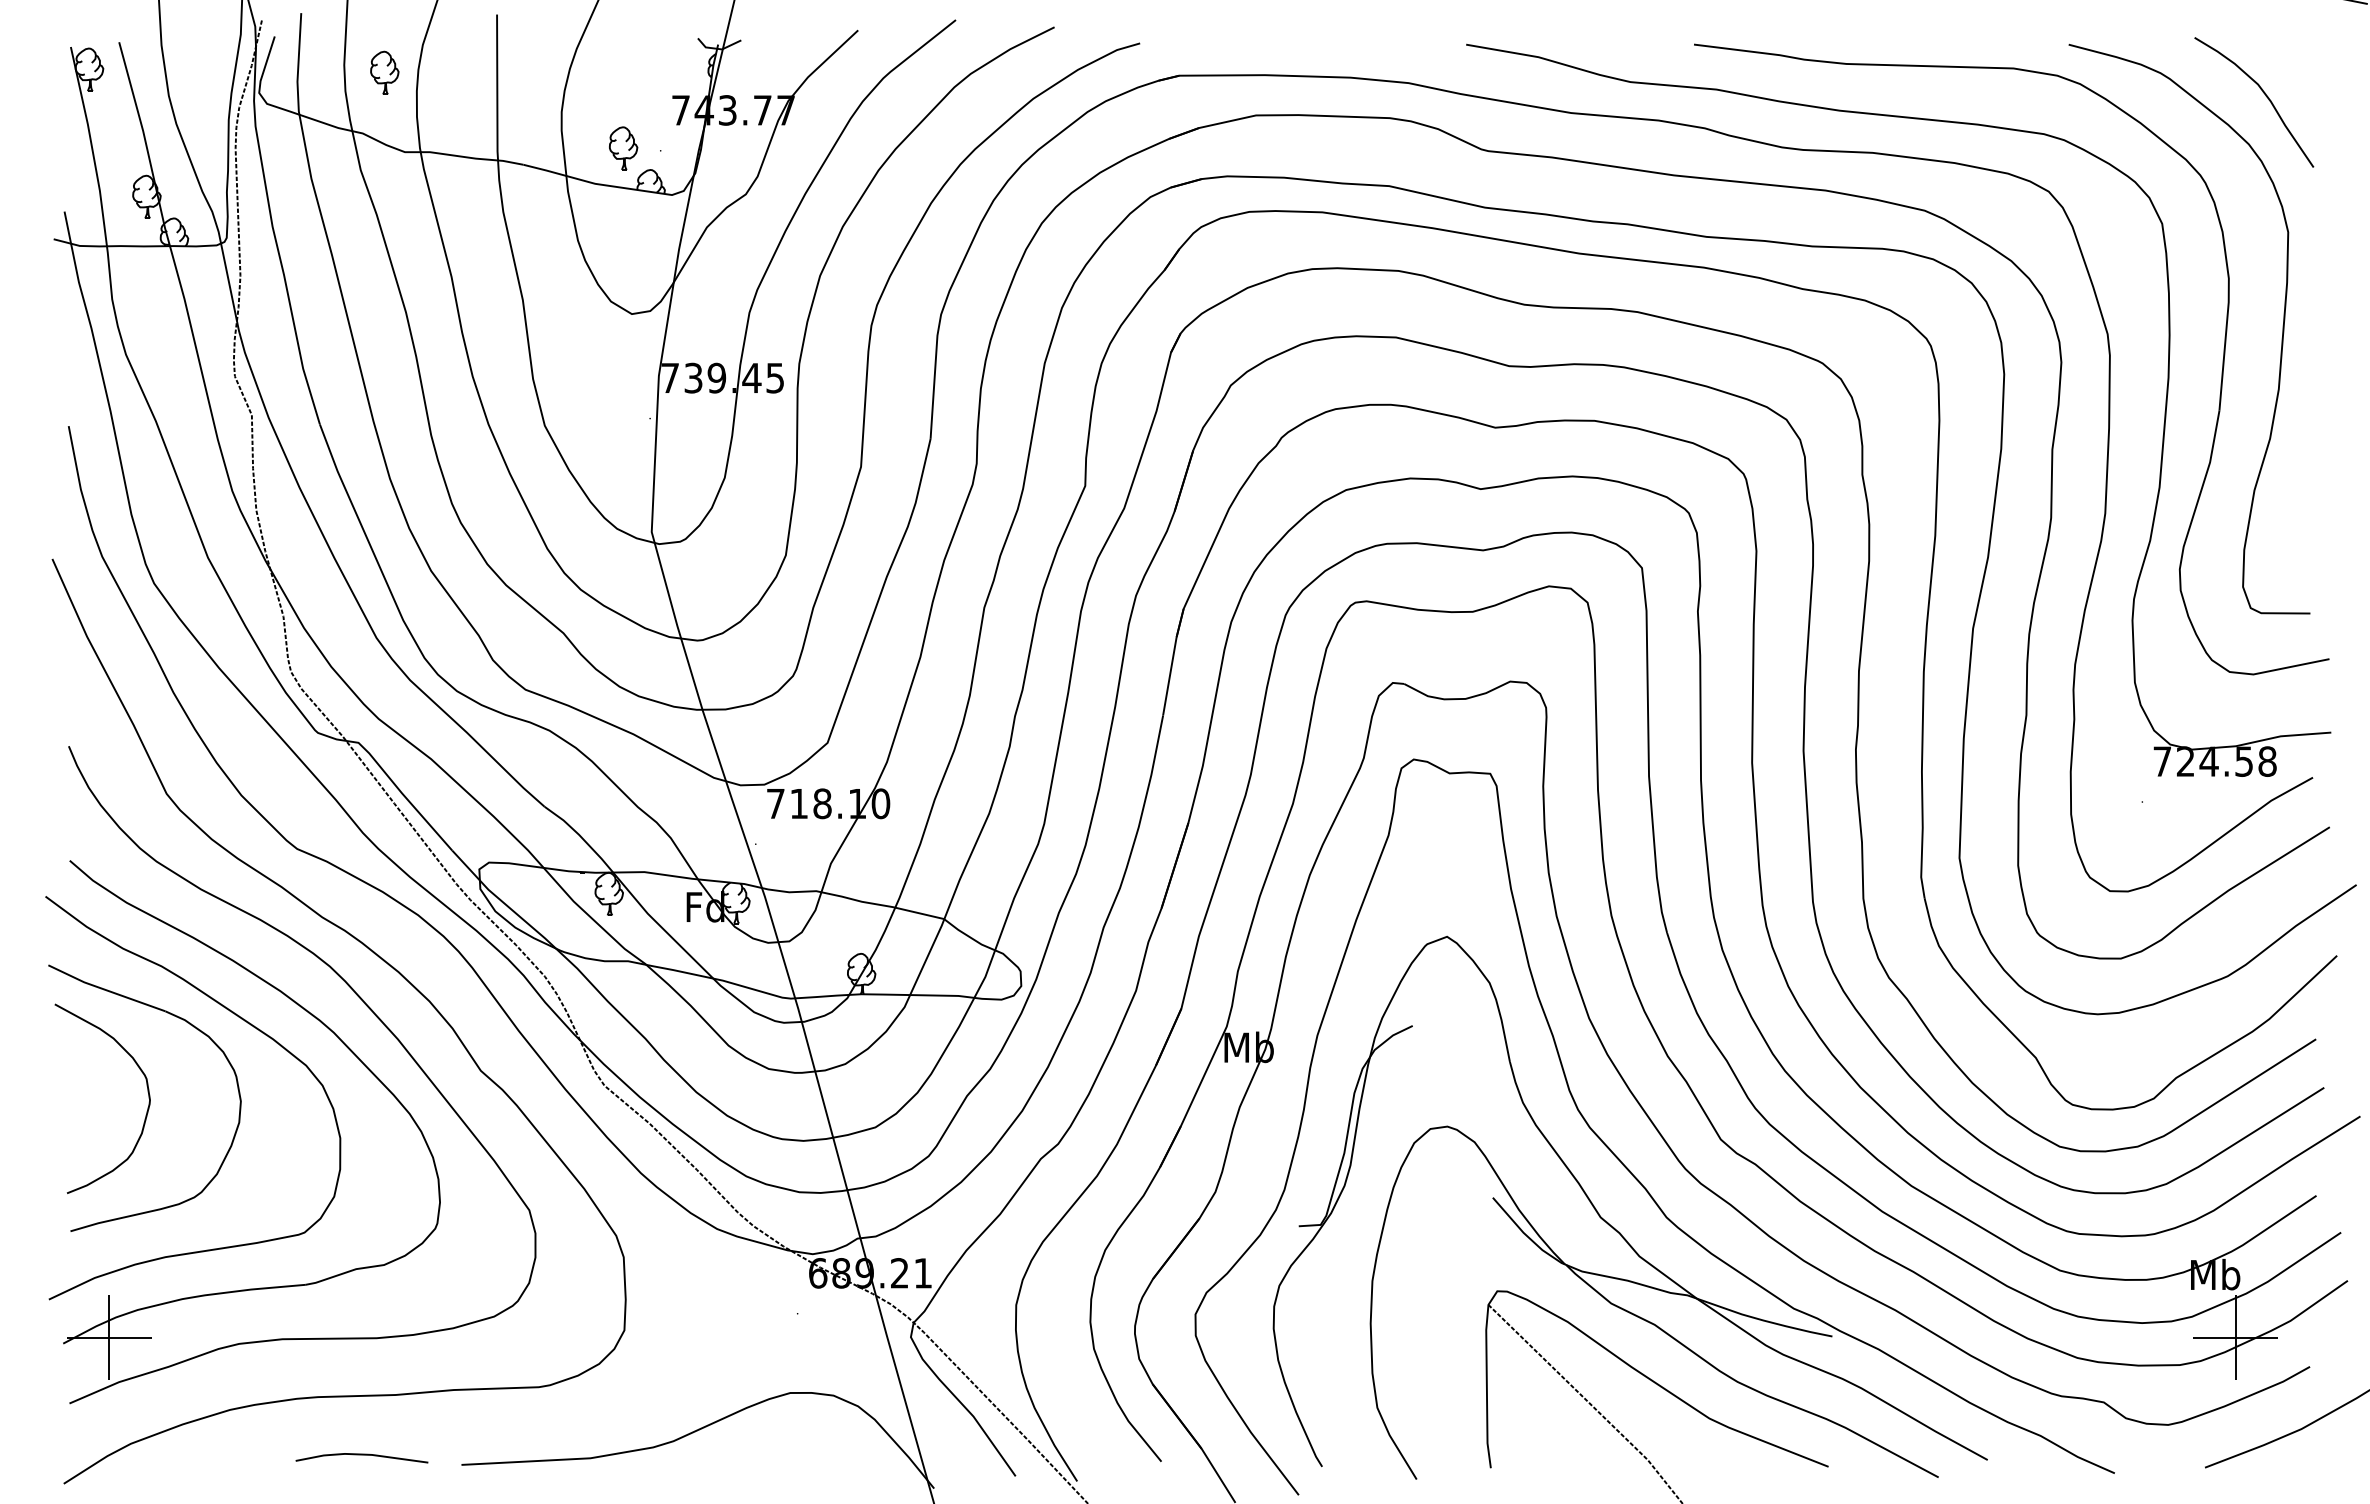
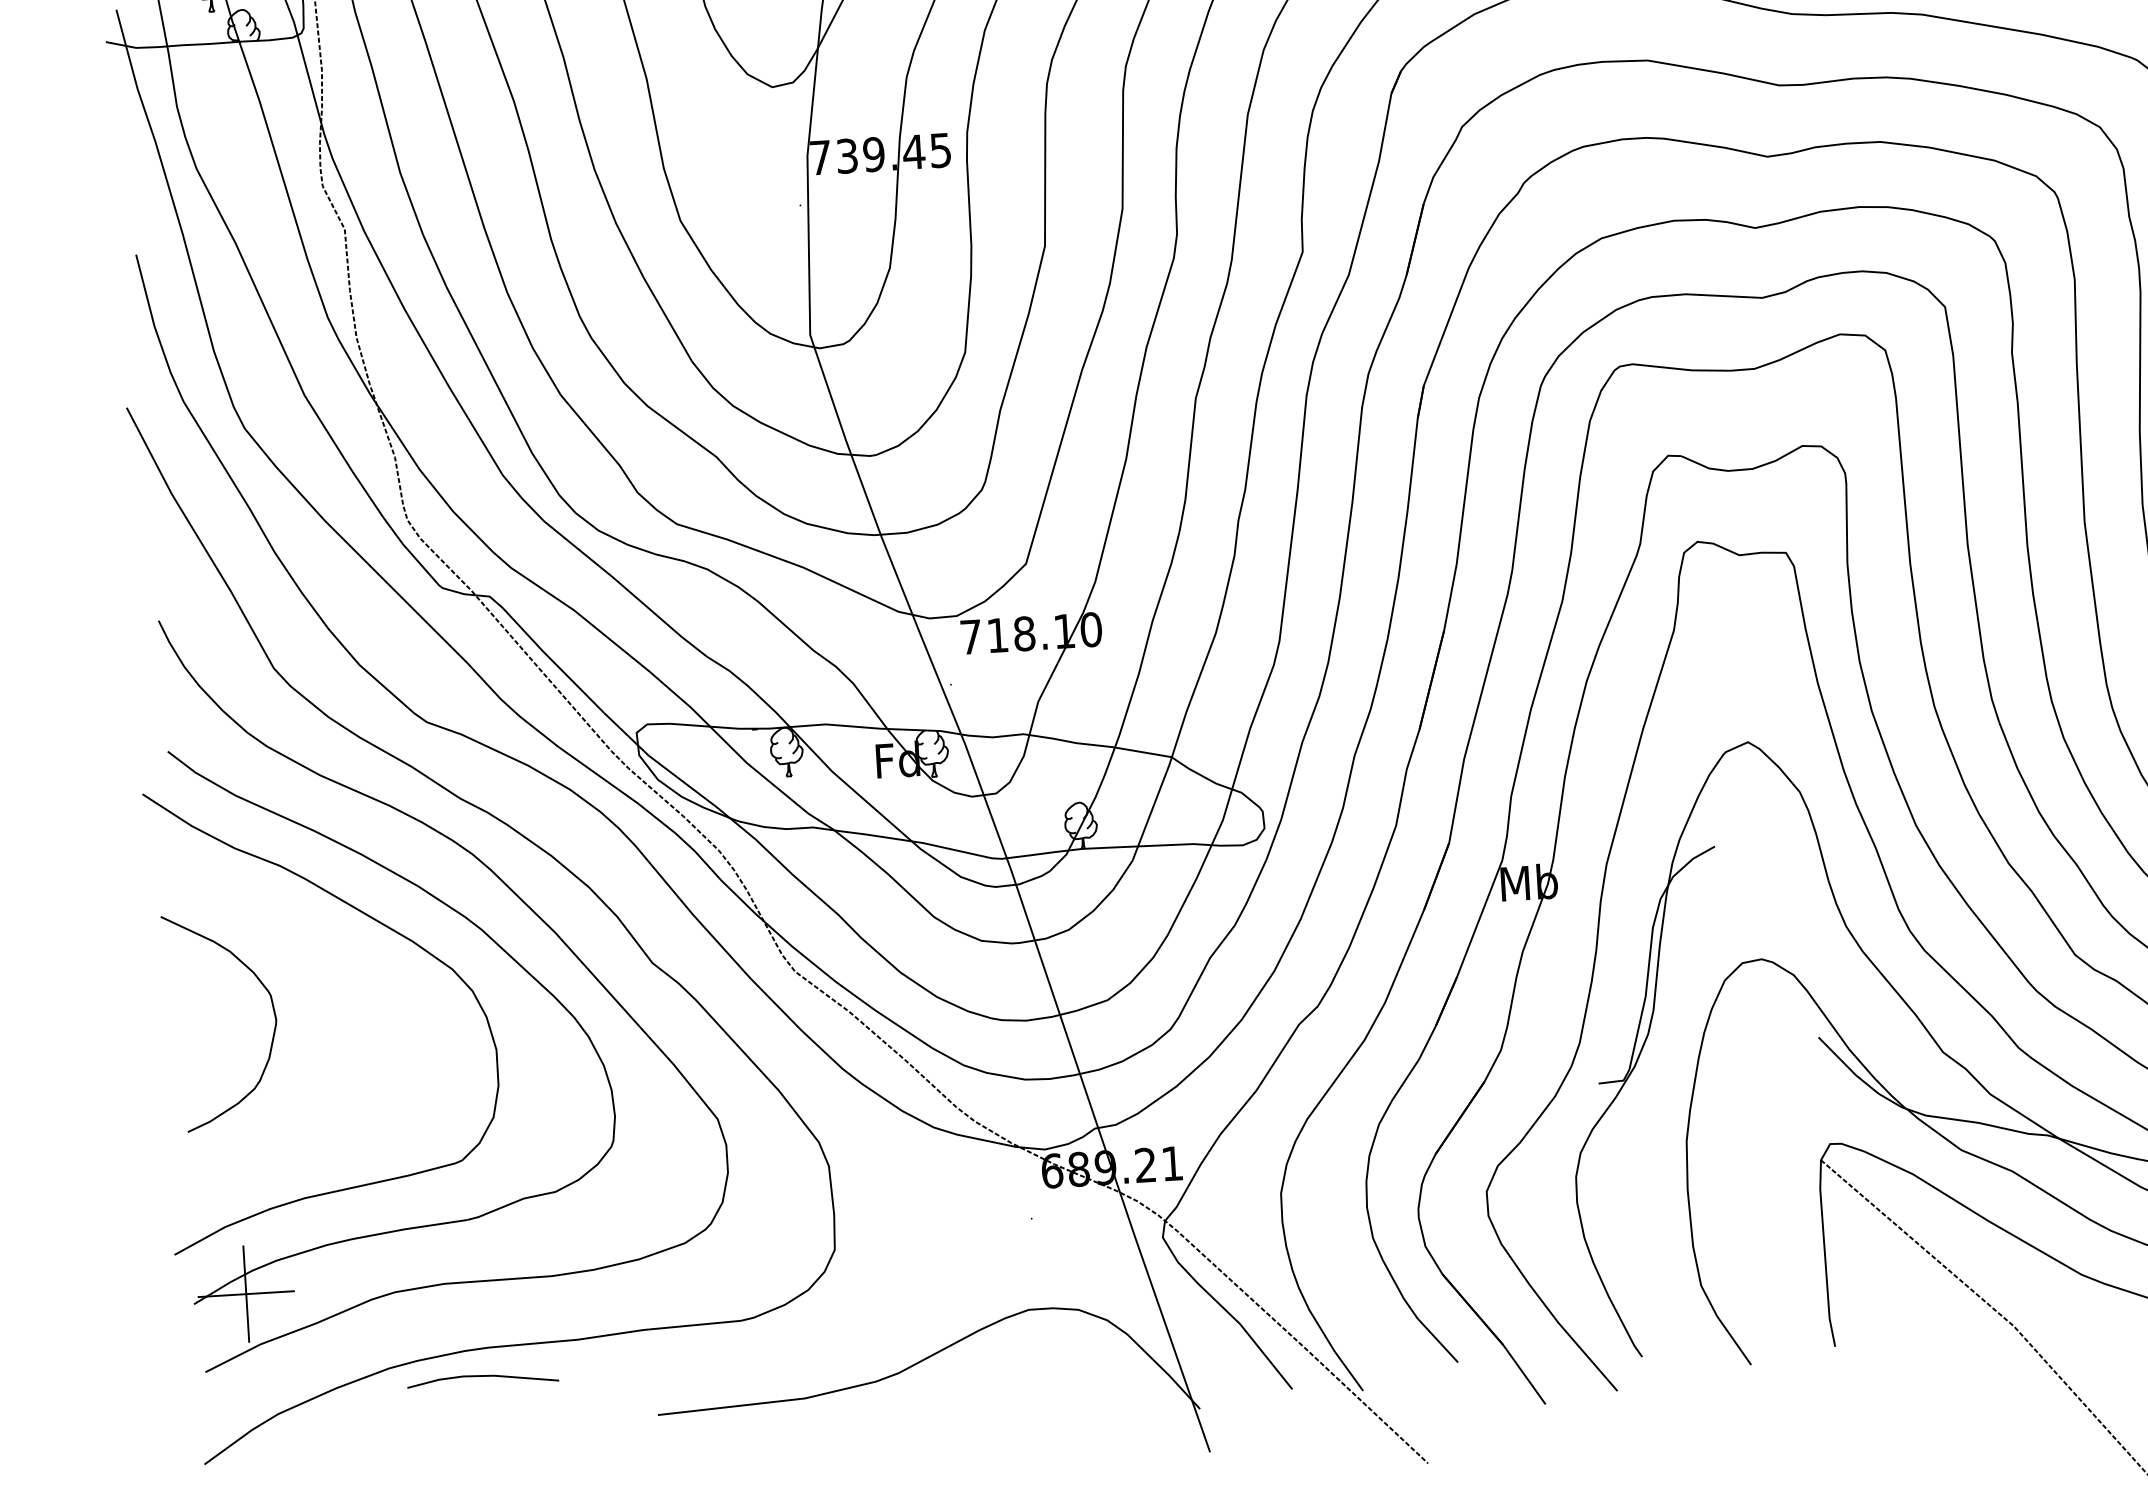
part: (190, 1025) -> (317, 931), removed
line: (361, 1455) -> (482, 1377), moved

